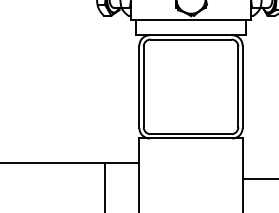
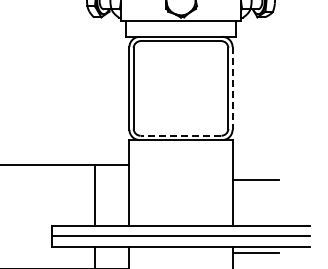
line: (242, 86) -> (232, 88), solid -> dashed
line: (190, 133) -> (180, 135), solid -> dashed

